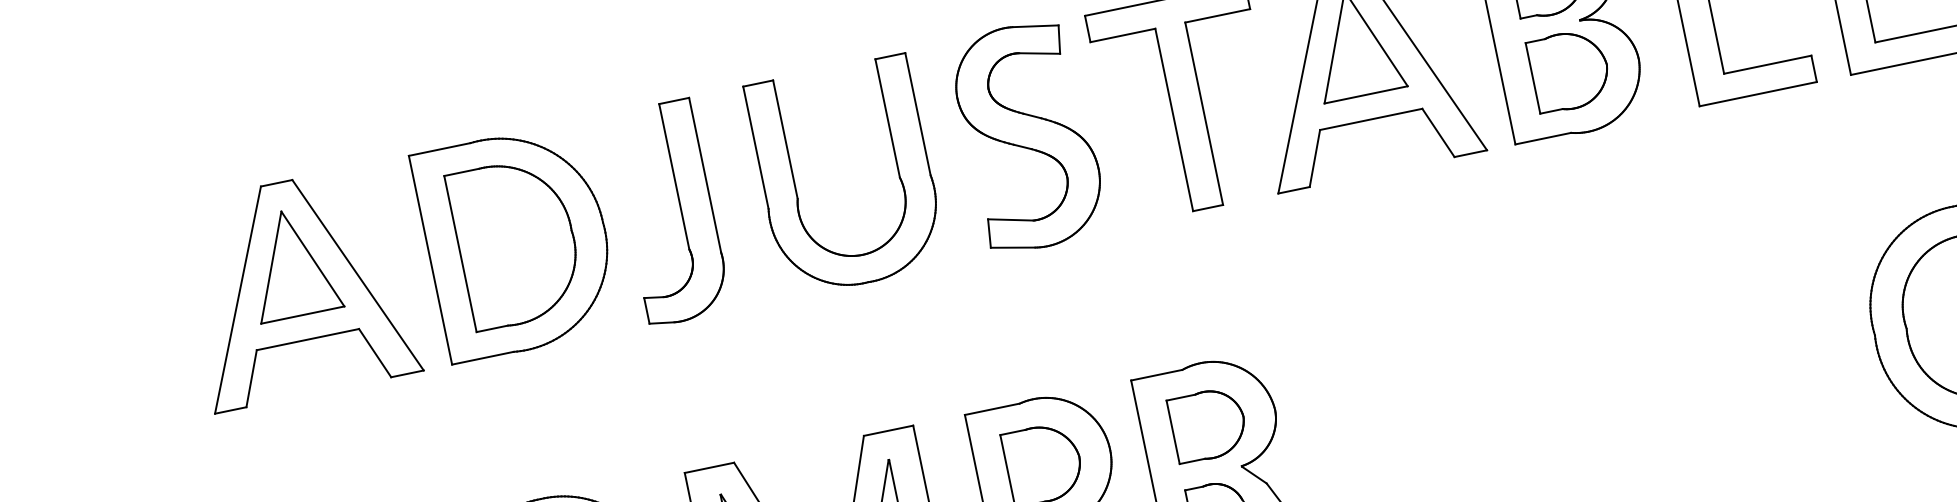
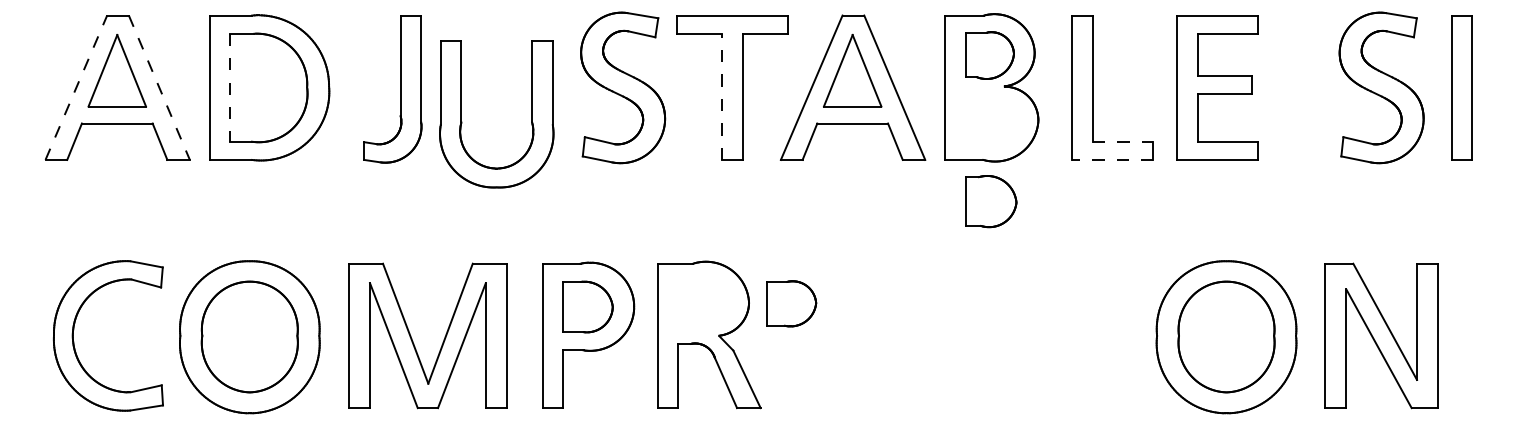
line: (1768, 64) -> (1123, 141), solid -> dashed
part: (1570, 70) -> (991, 201), moved
line: (1757, 93) -> (1112, 159), solid -> dashed
line: (1173, 119) -> (721, 96), solid -> dashed
part: (798, 197) -> (462, 121), moved
part: (681, 210) -> (400, 89), moved
line: (460, 253) -> (230, 87), solid -> dashed
line: (358, 276) -> (159, 88), solid -> dashed
line: (238, 299) -> (76, 87), solid -> dashed
part: (1207, 424) -> (791, 303), moved

